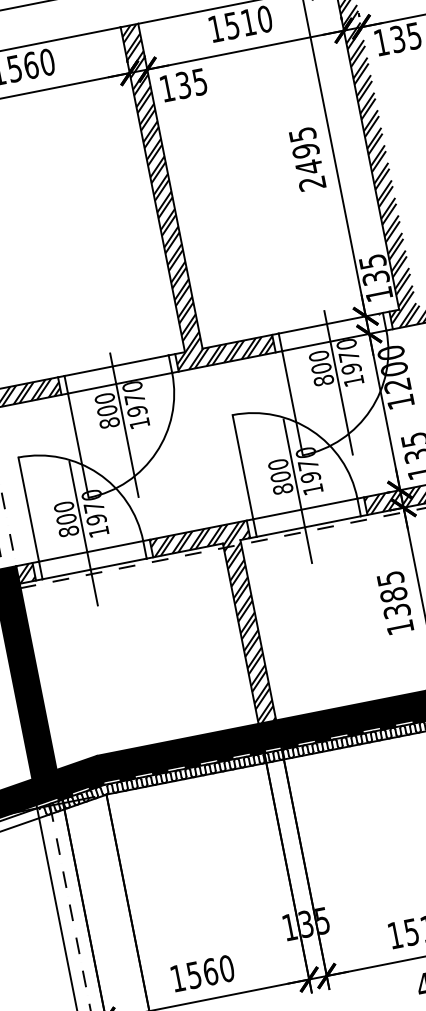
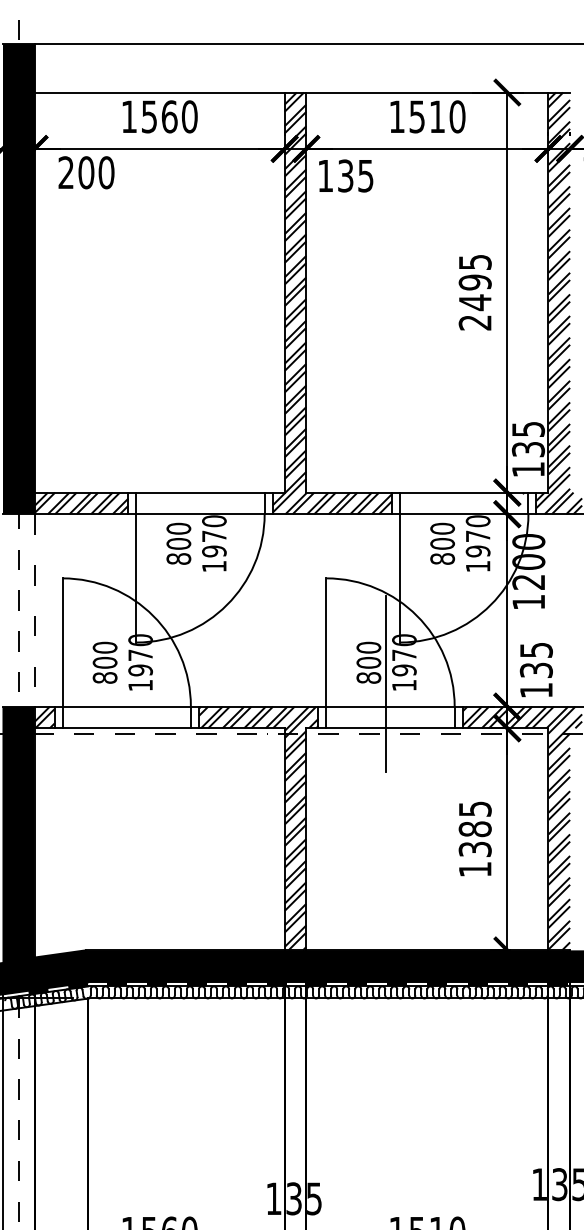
line: (338, 382) -> (459, 564), removed
line: (124, 424) -> (195, 564), removed
line: (83, 533) -> (122, 683), removed

